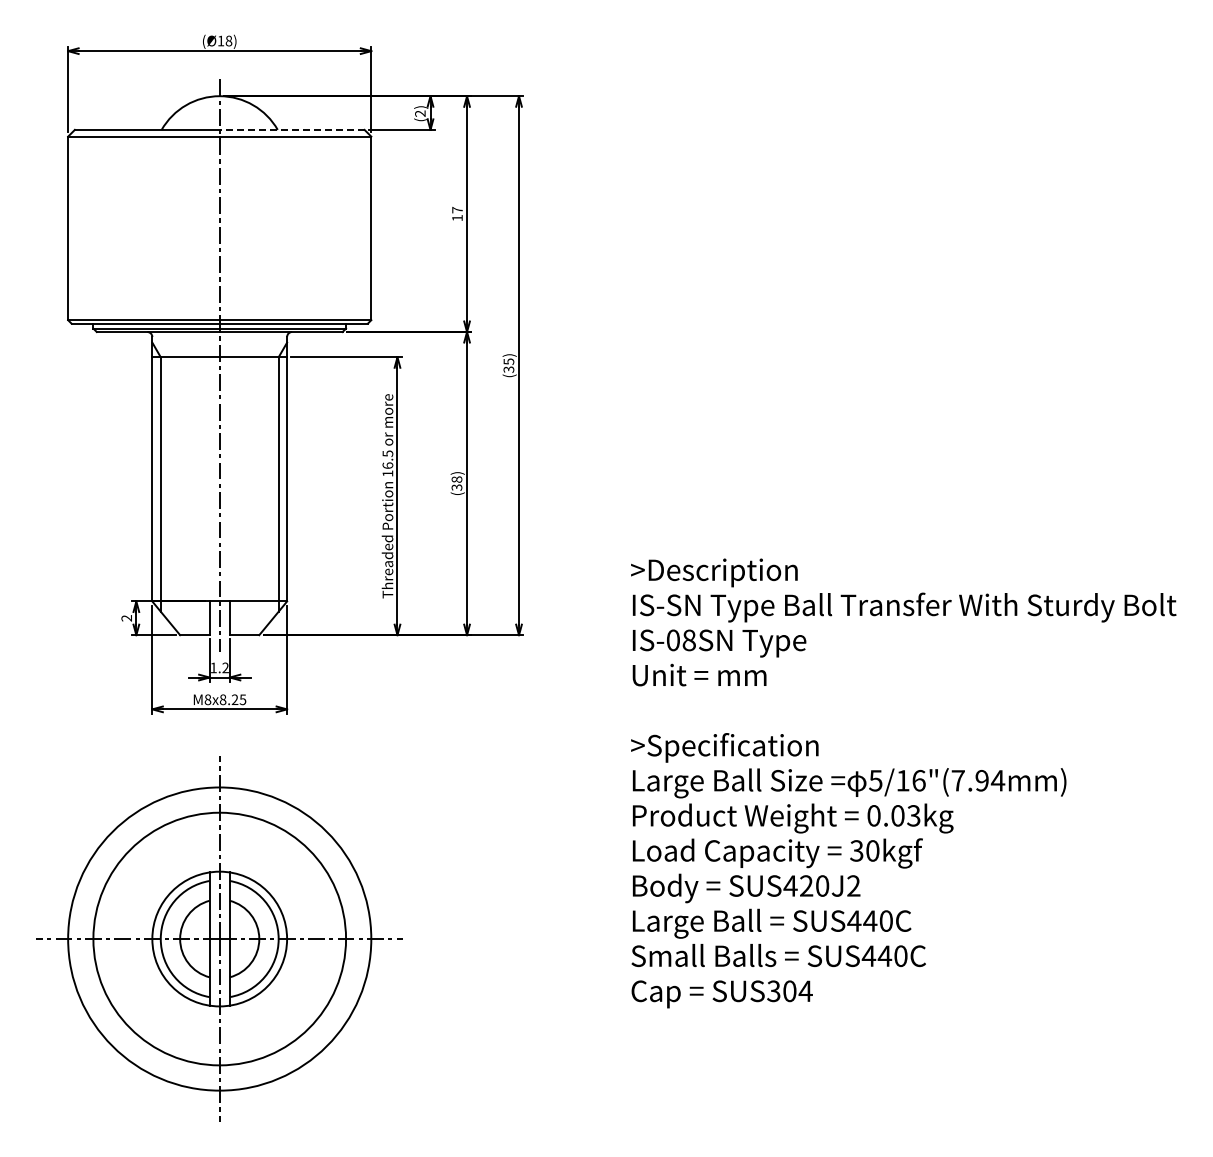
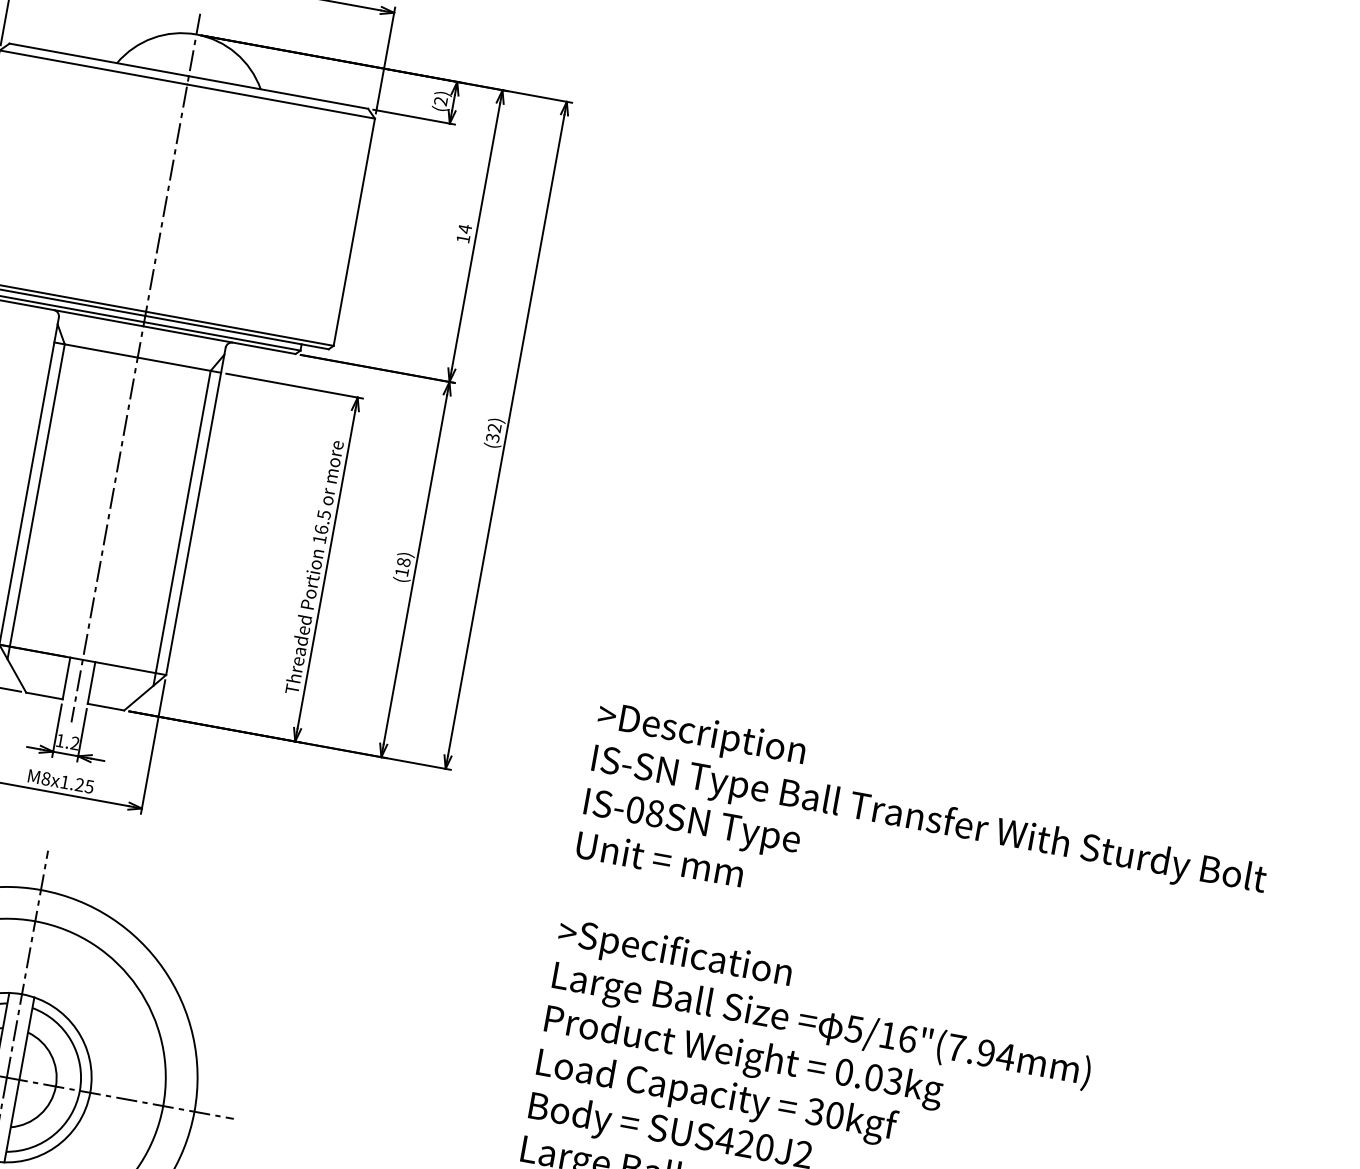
line: (291, 129) -> (277, 91), dashed -> solid
text: (457, 209) -> (465, 228), 17 -> 14
text: (508, 361) -> (494, 427), (35) -> (32)
text: (456, 487) -> (401, 572), (38) -> (18)
text: (222, 699) -> (64, 781), M8x8.25 -> M8x1.25

